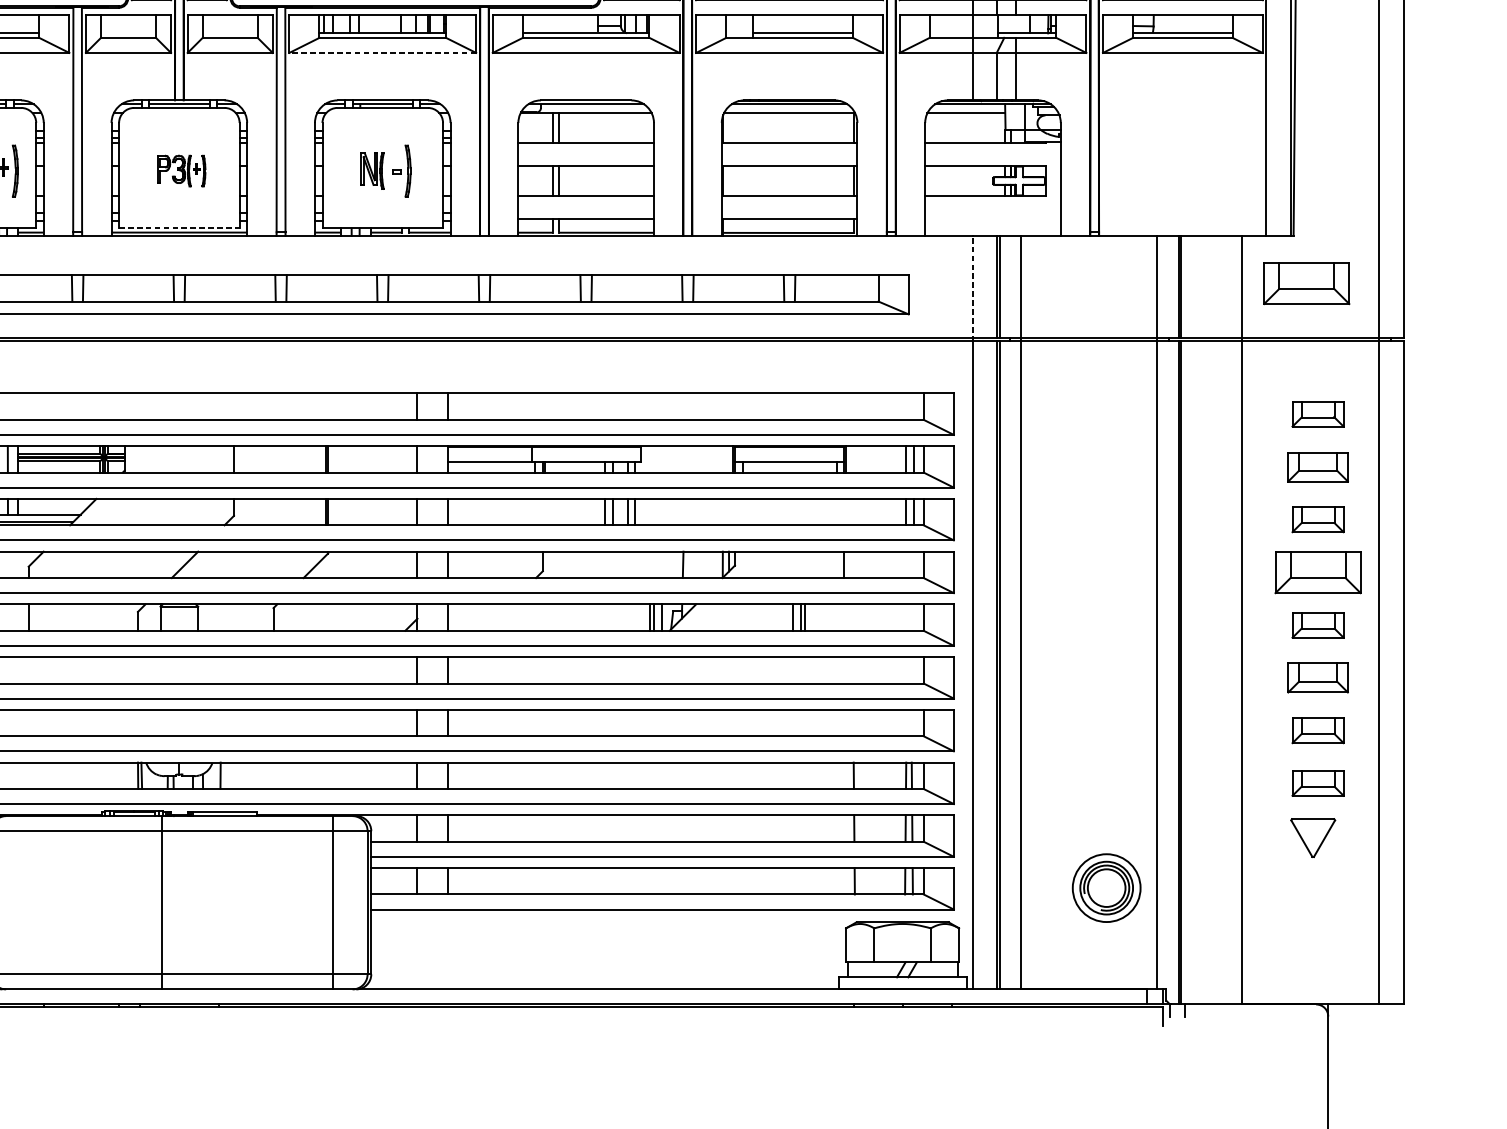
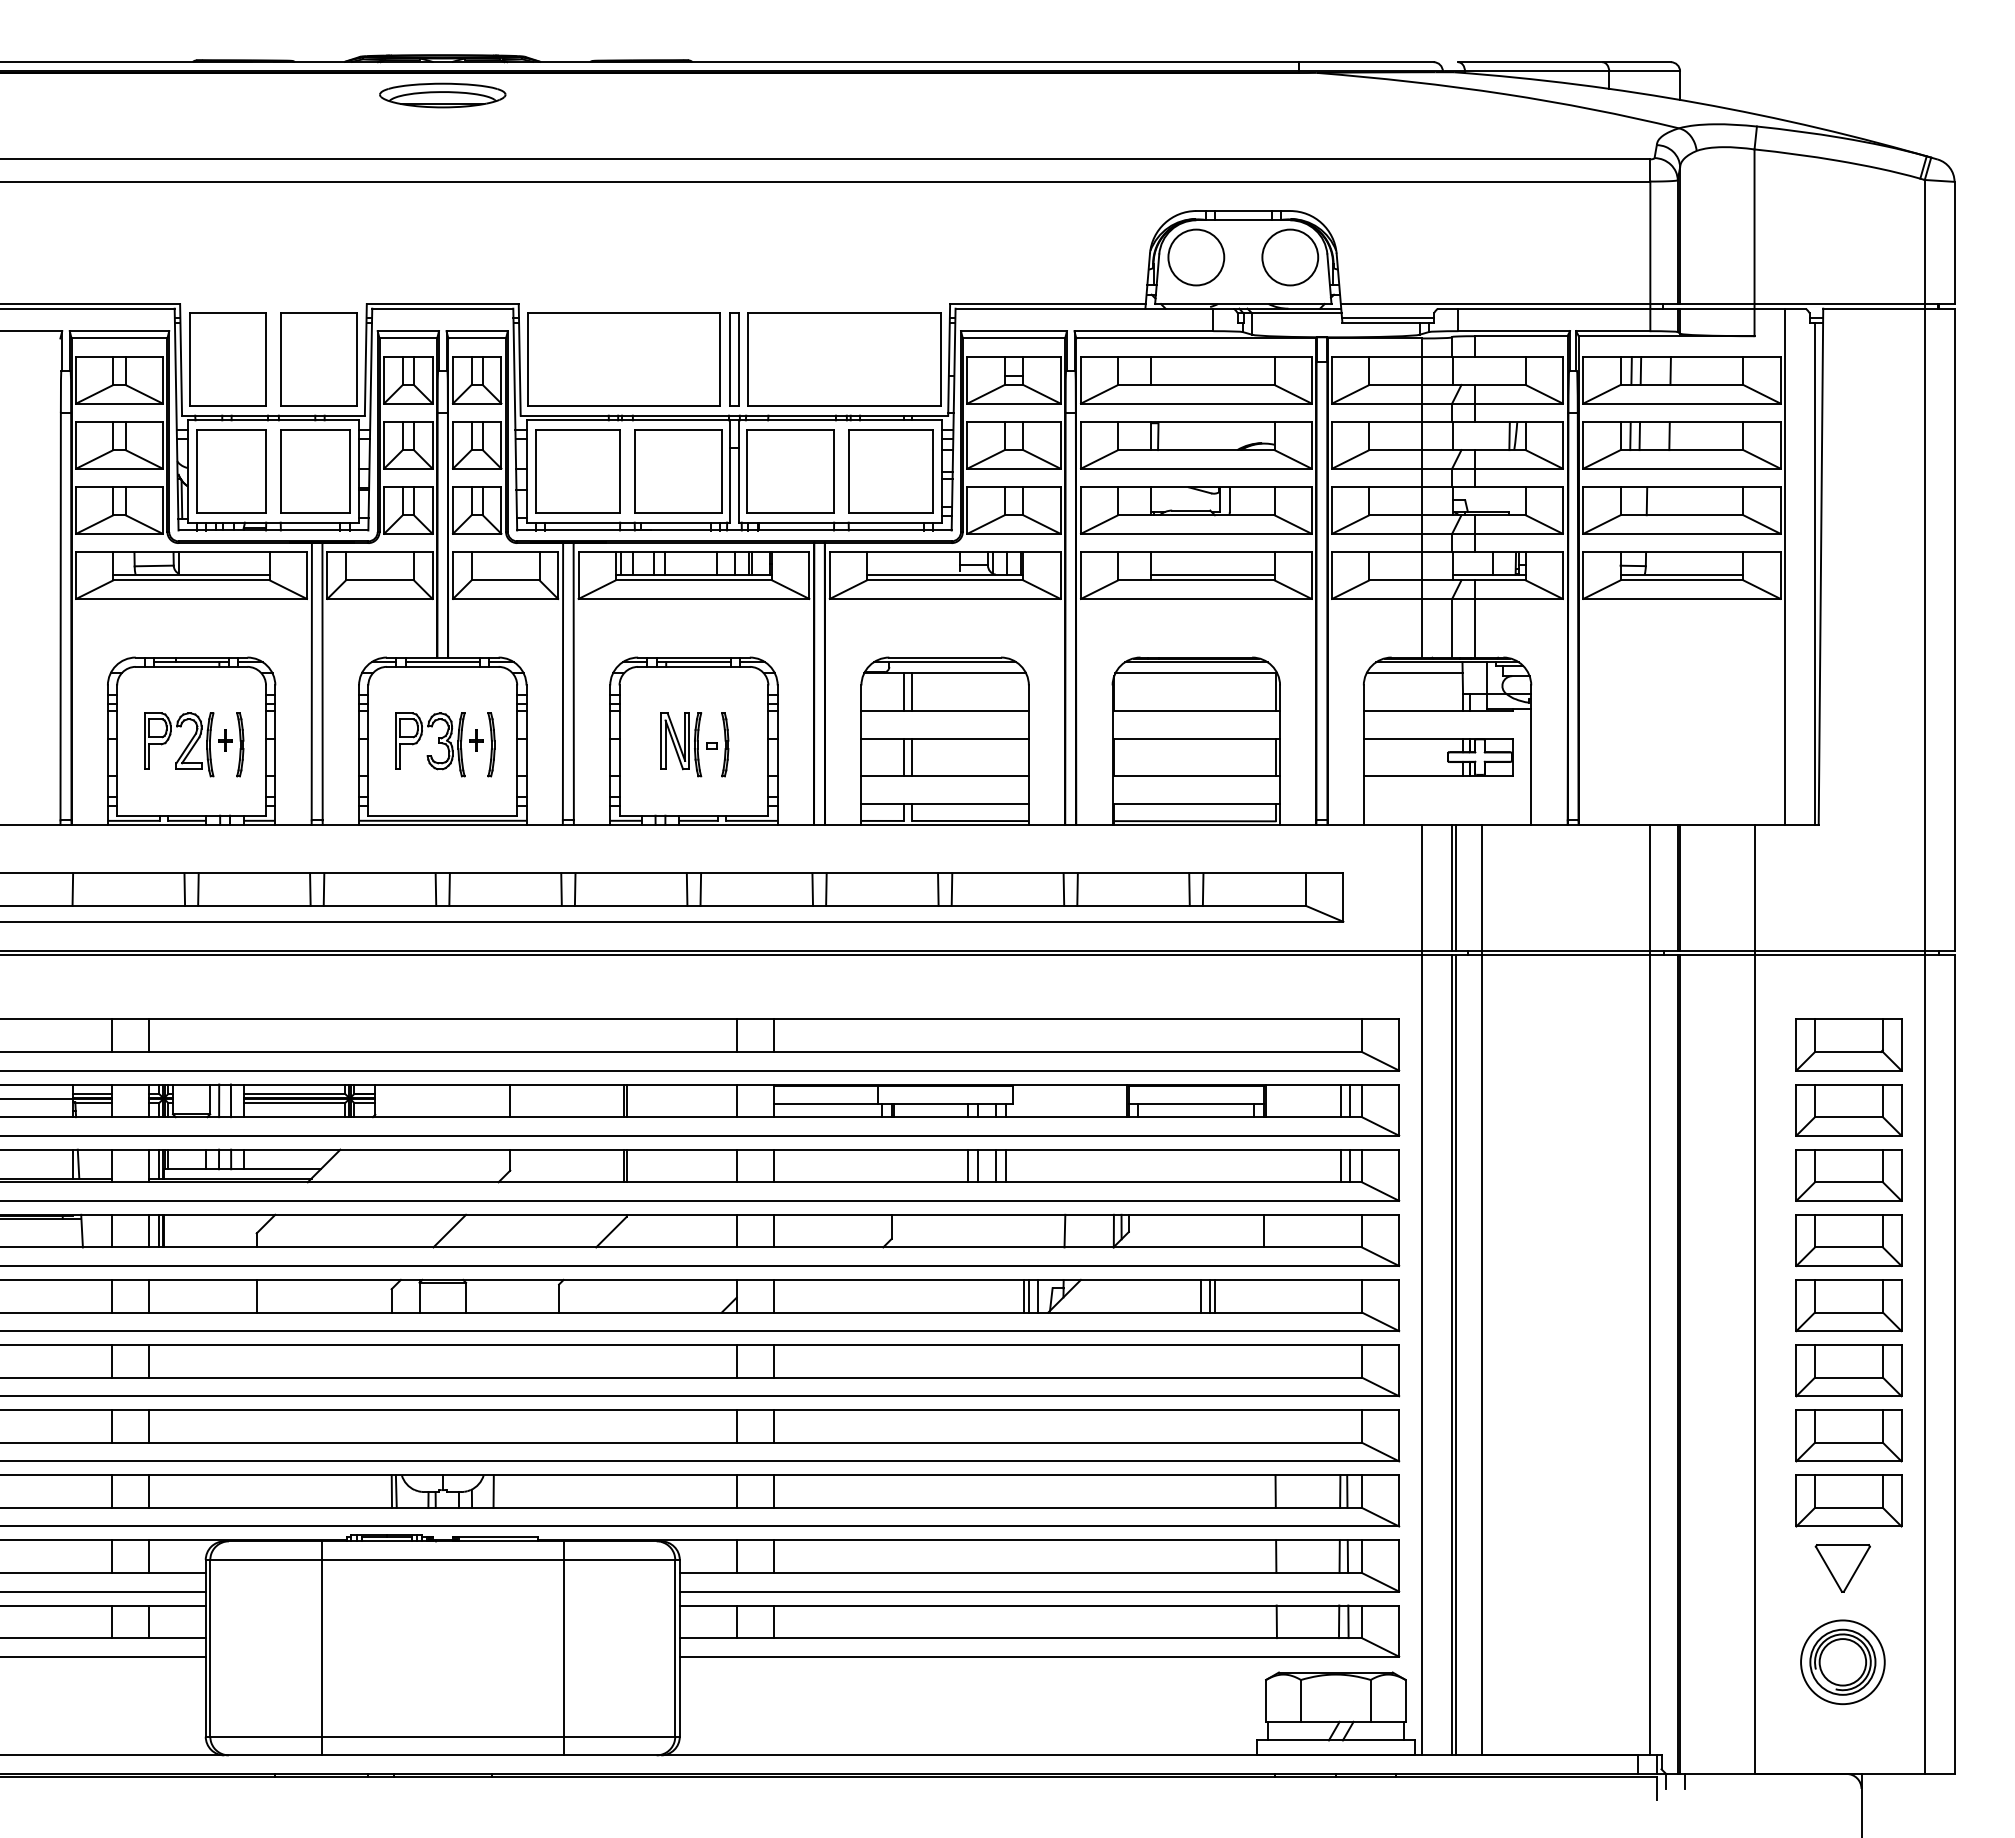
line: (382, 52) -> (693, 598), dashed -> solid
part: (181, 170) -> (445, 744), size x1.67
part: (372, 170) -> (681, 744), size x1.43
line: (179, 228) -> (443, 815), dashed -> solid
part: (1306, 283) -> (1834, 883), removed
line: (972, 288) -> (1422, 889), dashed -> solid
part: (1317, 413) -> (1848, 1044), size x1.67
part: (1317, 467) -> (1848, 1110), size x1.43
part: (1317, 519) -> (1848, 1175), size x1.67
part: (1317, 625) -> (1848, 1305), size x1.67
part: (1317, 677) -> (1848, 1370), size x1.43
part: (1317, 730) -> (1848, 1435), size x1.67
part: (1317, 783) -> (1848, 1500), size x1.67
part: (1106, 888) -> (1842, 1662), moved
line: (161, 902) -> (321, 1648), moved
line: (332, 902) -> (563, 1648), moved

